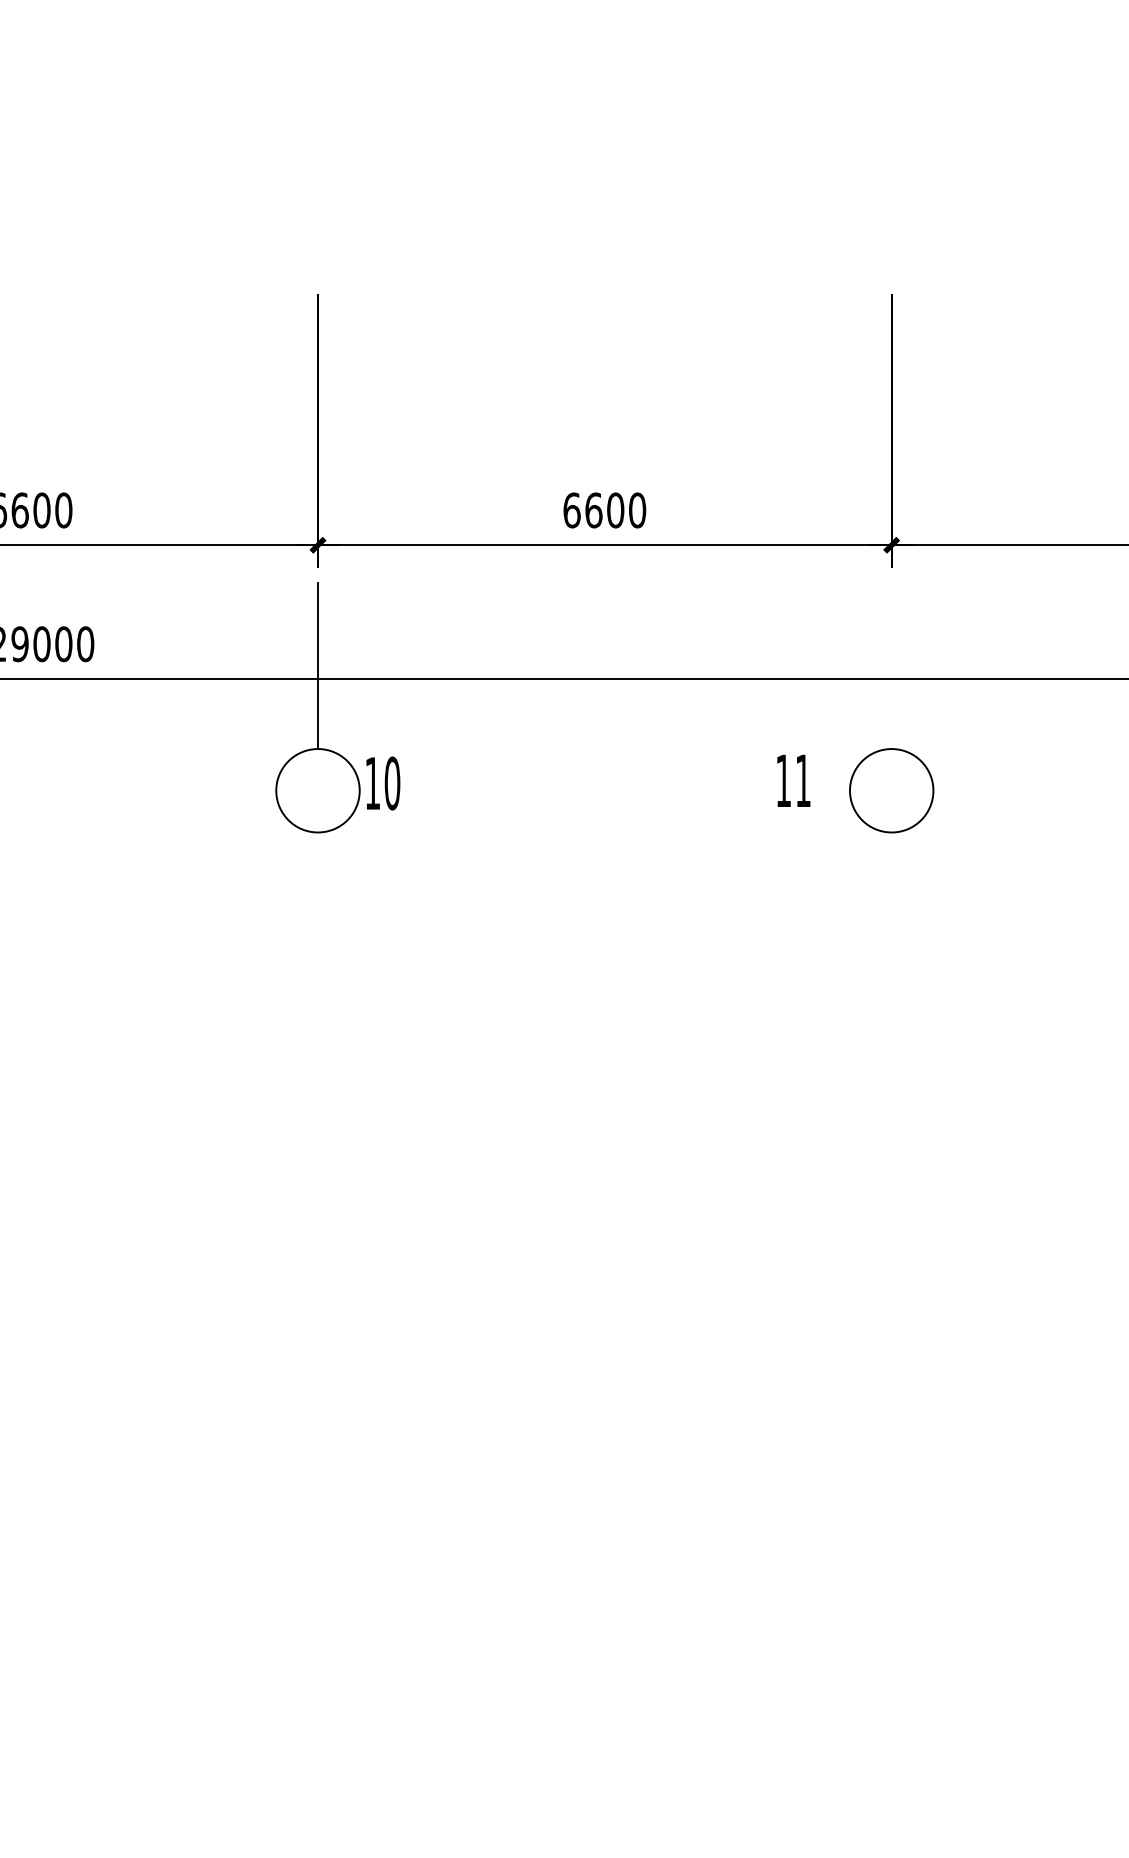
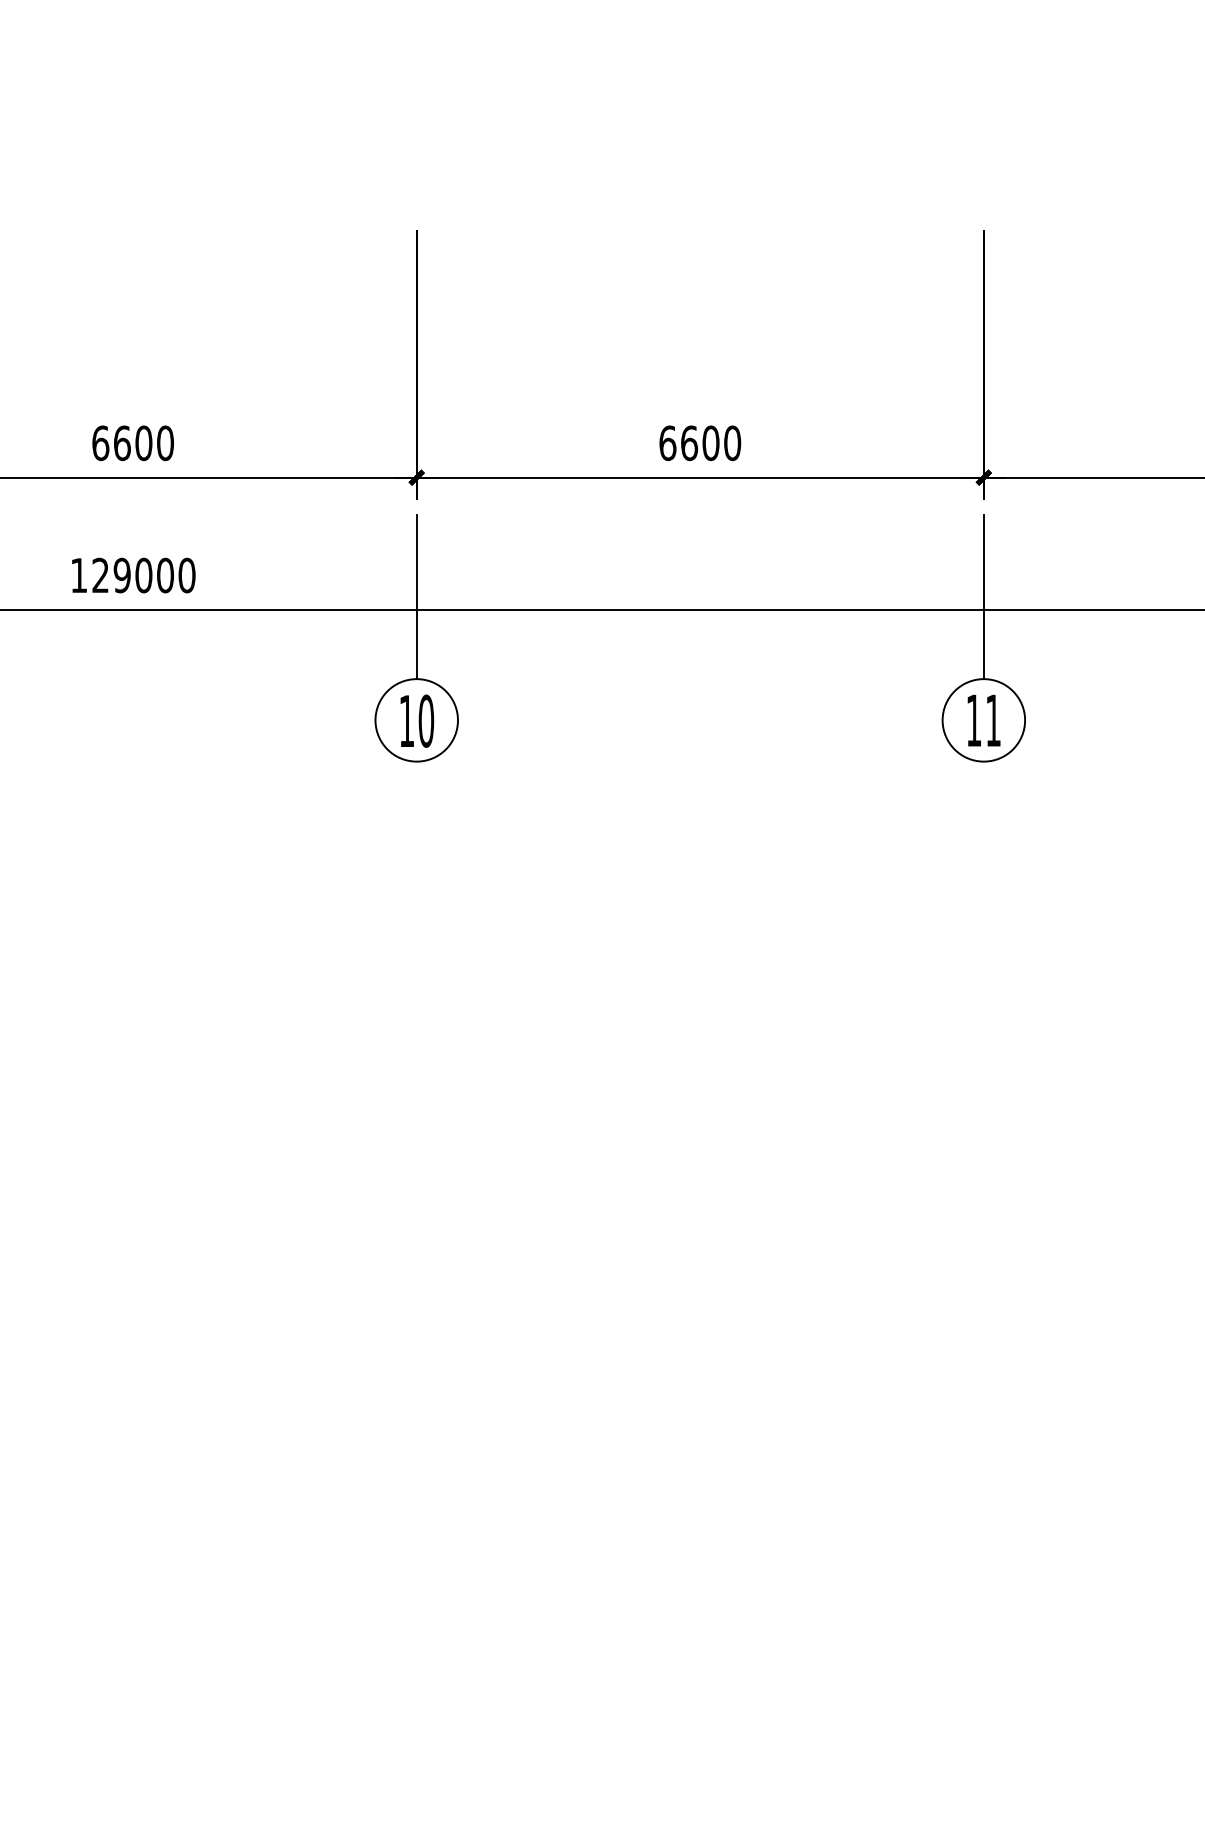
line: (891, 666) -> (983, 597), added
text: (793, 780) -> (983, 720), moved
text: (383, 782) -> (417, 720), moved

